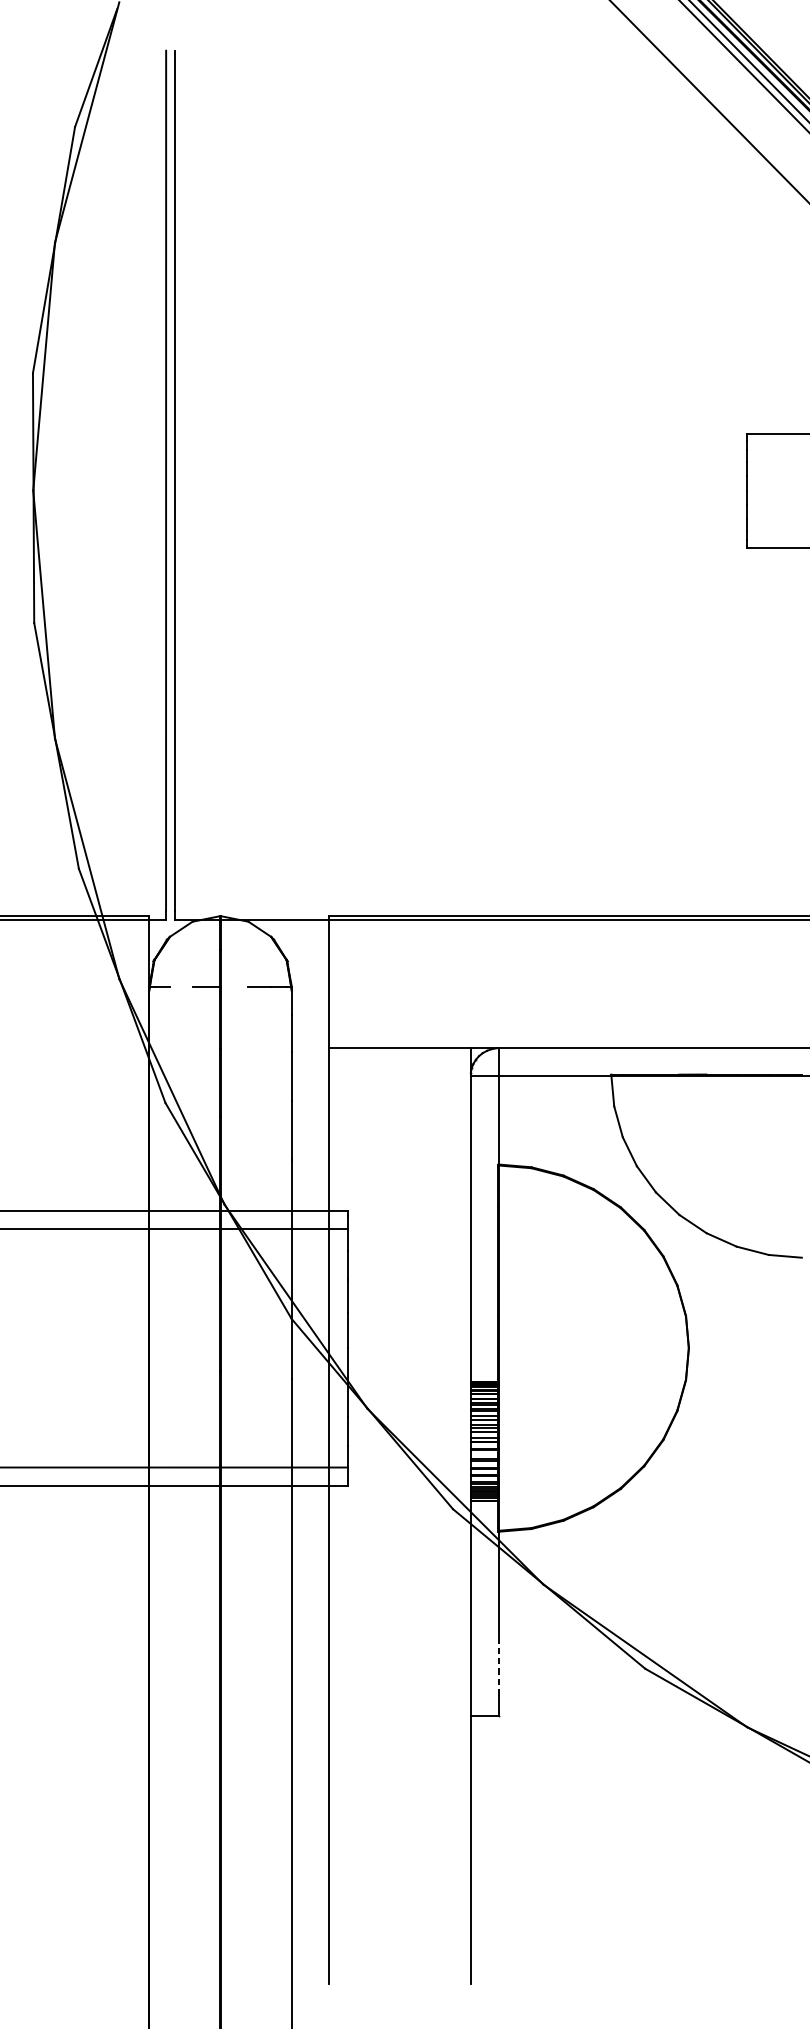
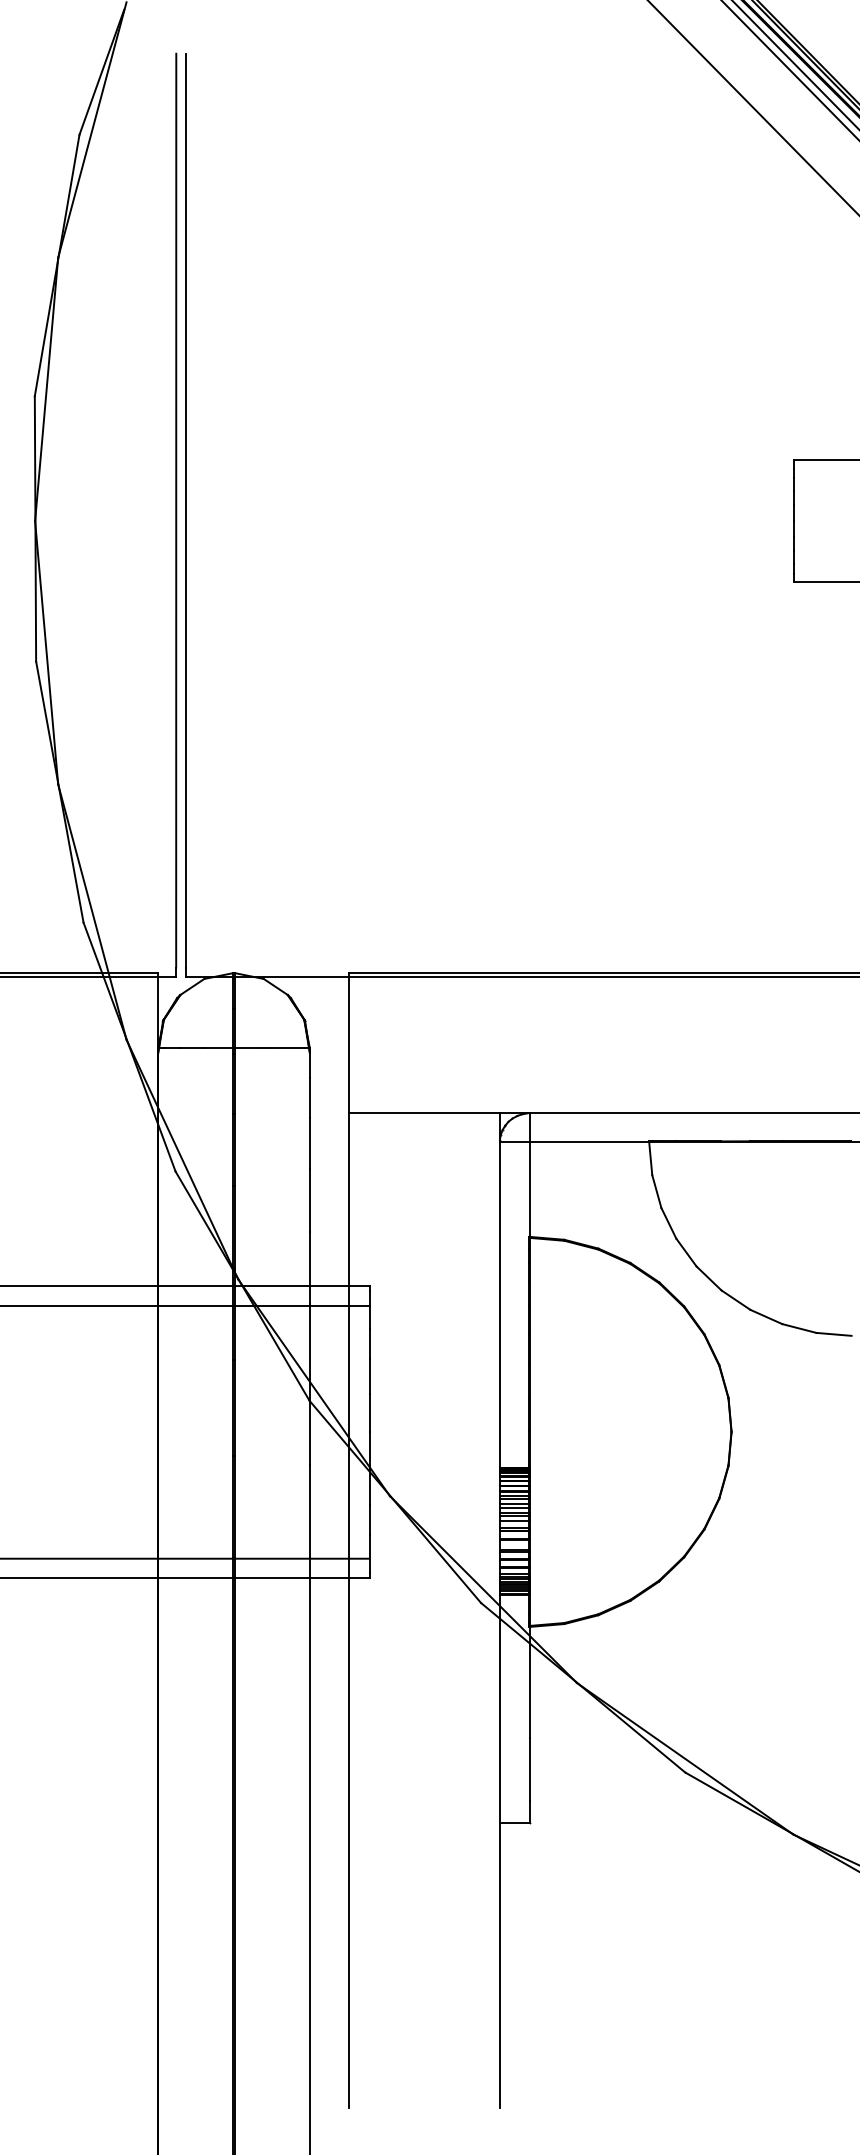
line: (181, 987) -> (192, 1048), added
line: (234, 987) -> (248, 1048), added
line: (499, 1665) -> (530, 1769), dashed -> solid

